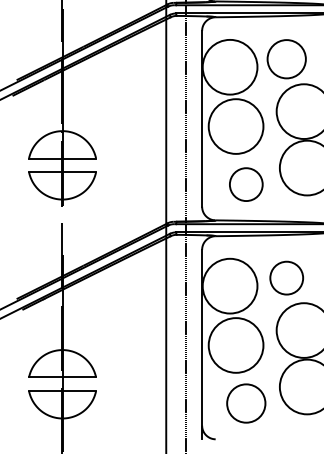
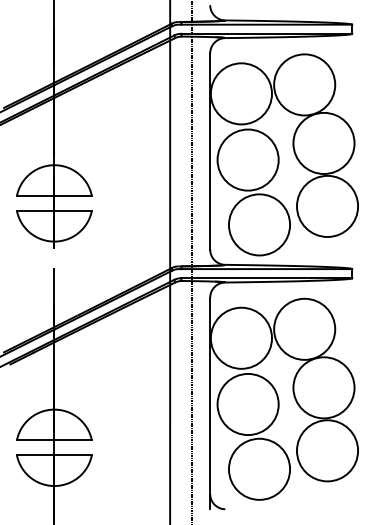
circle: (286, 58) -> (304, 84), size x1.43
circle: (246, 184) -> (259, 224), size x1.67
circle: (286, 277) -> (304, 328), size x1.67
circle: (246, 402) -> (259, 468), size x1.43

